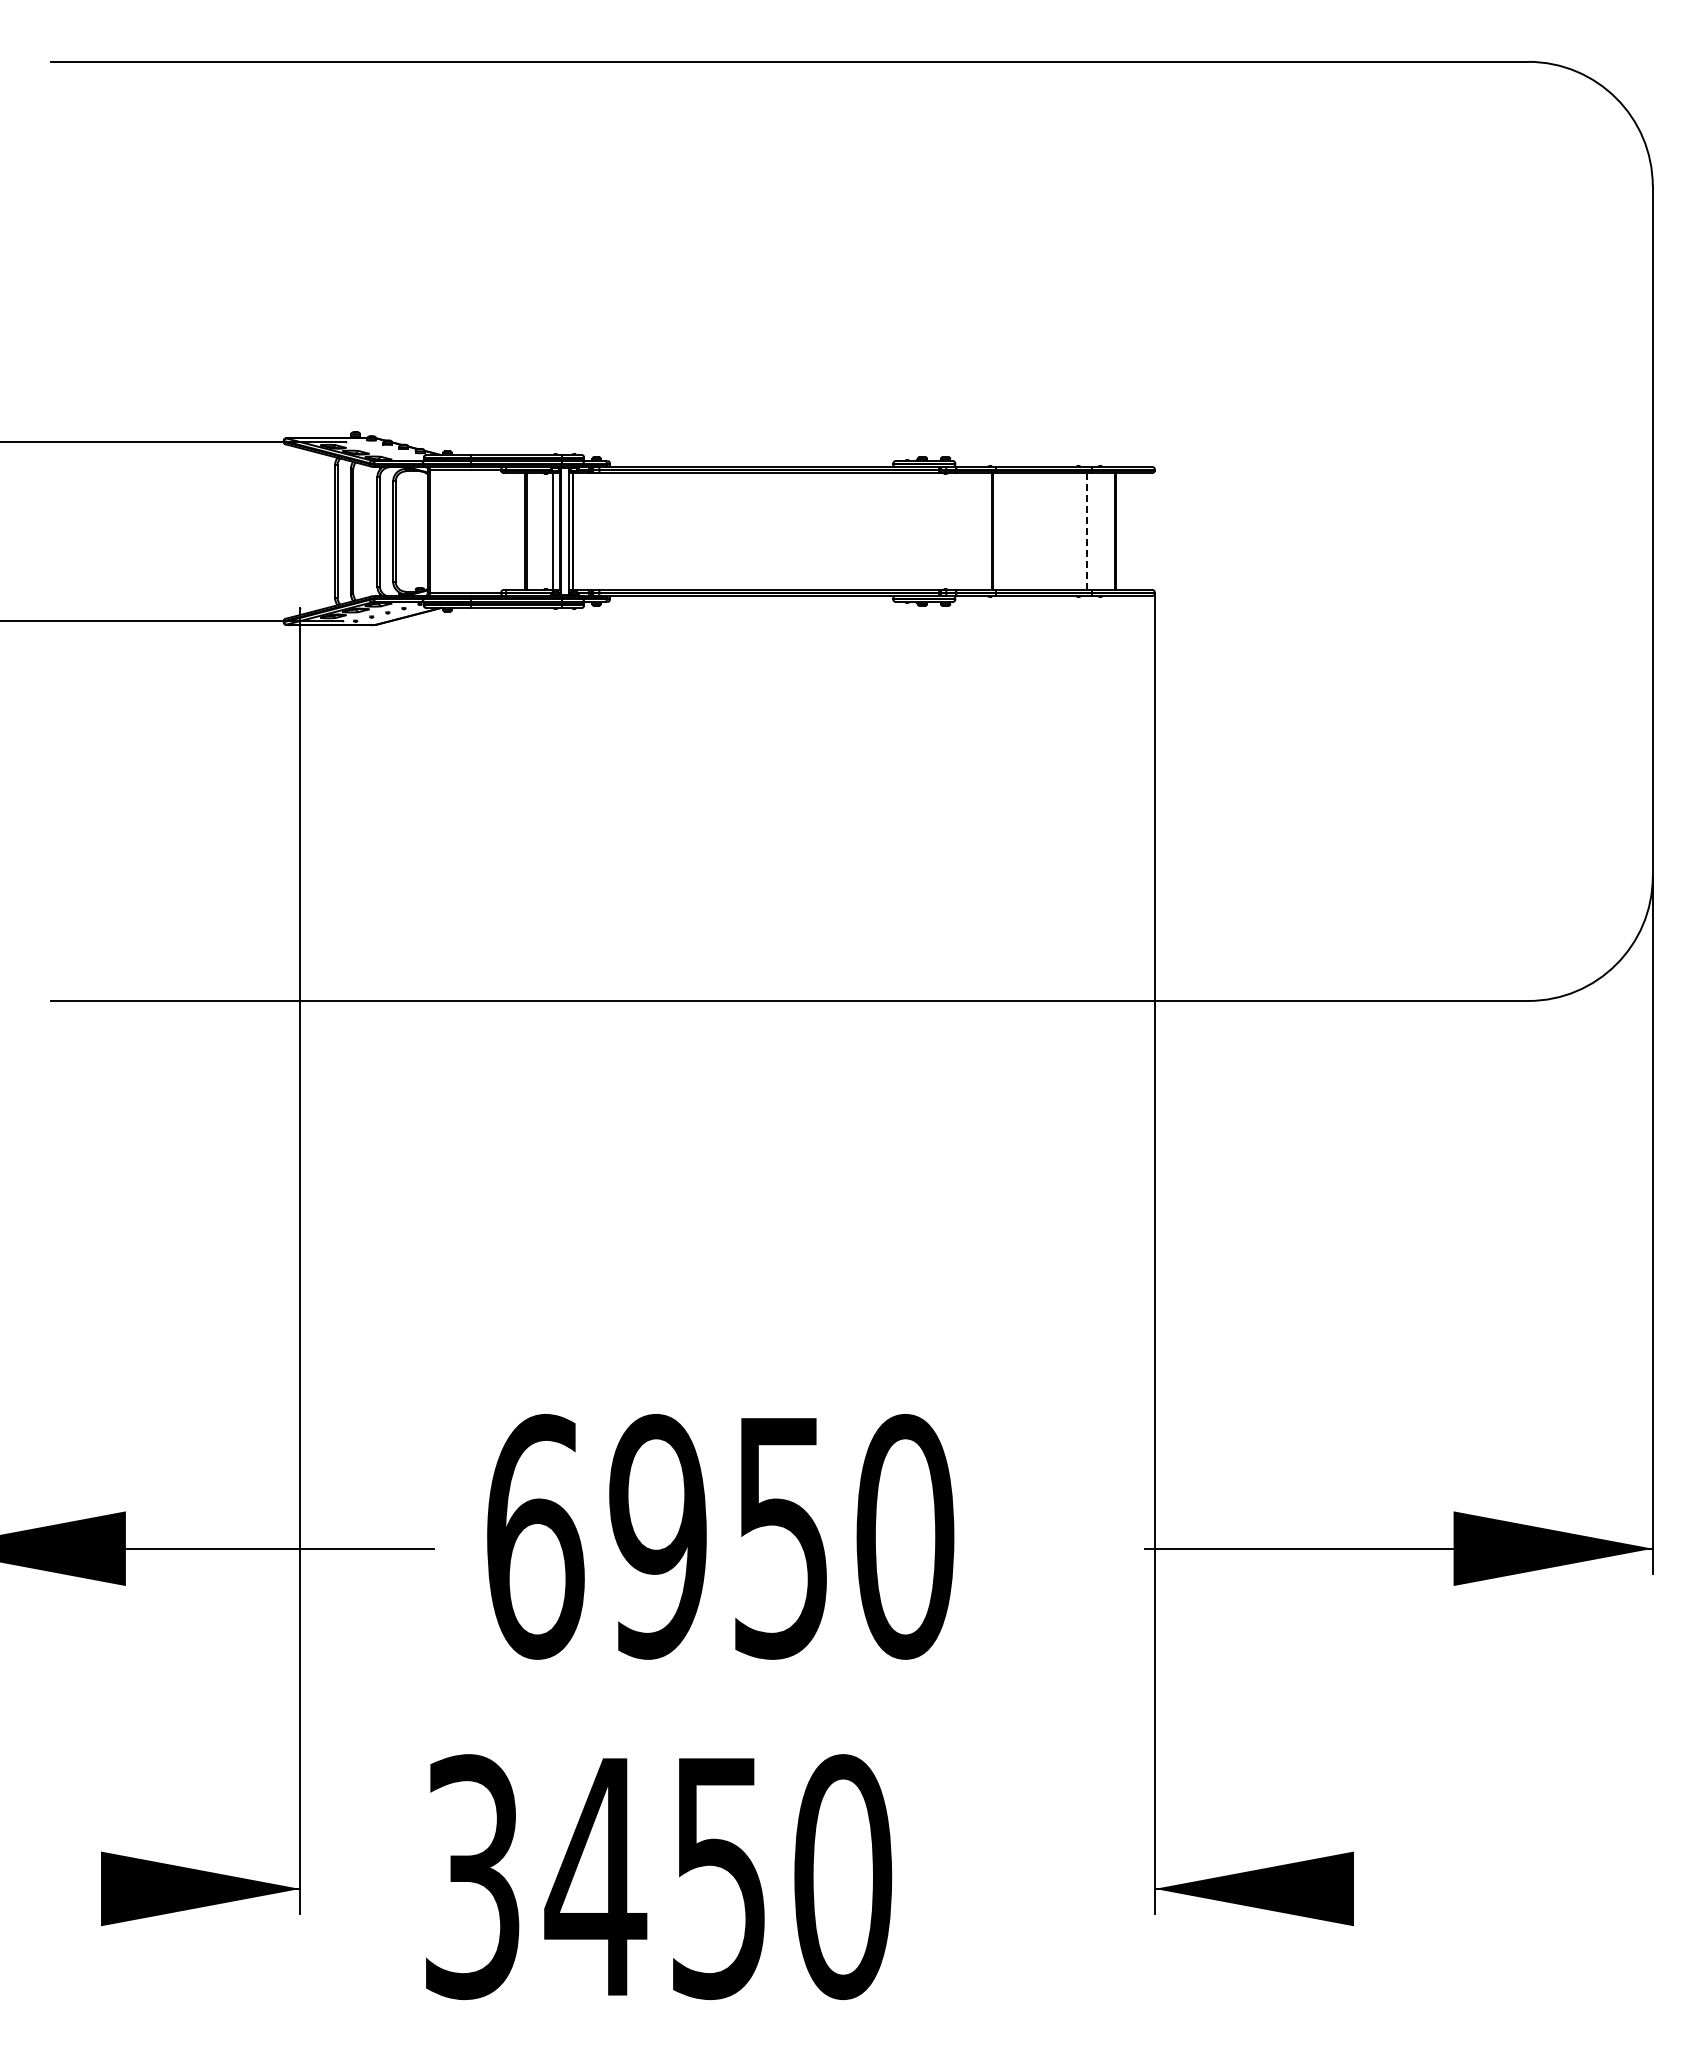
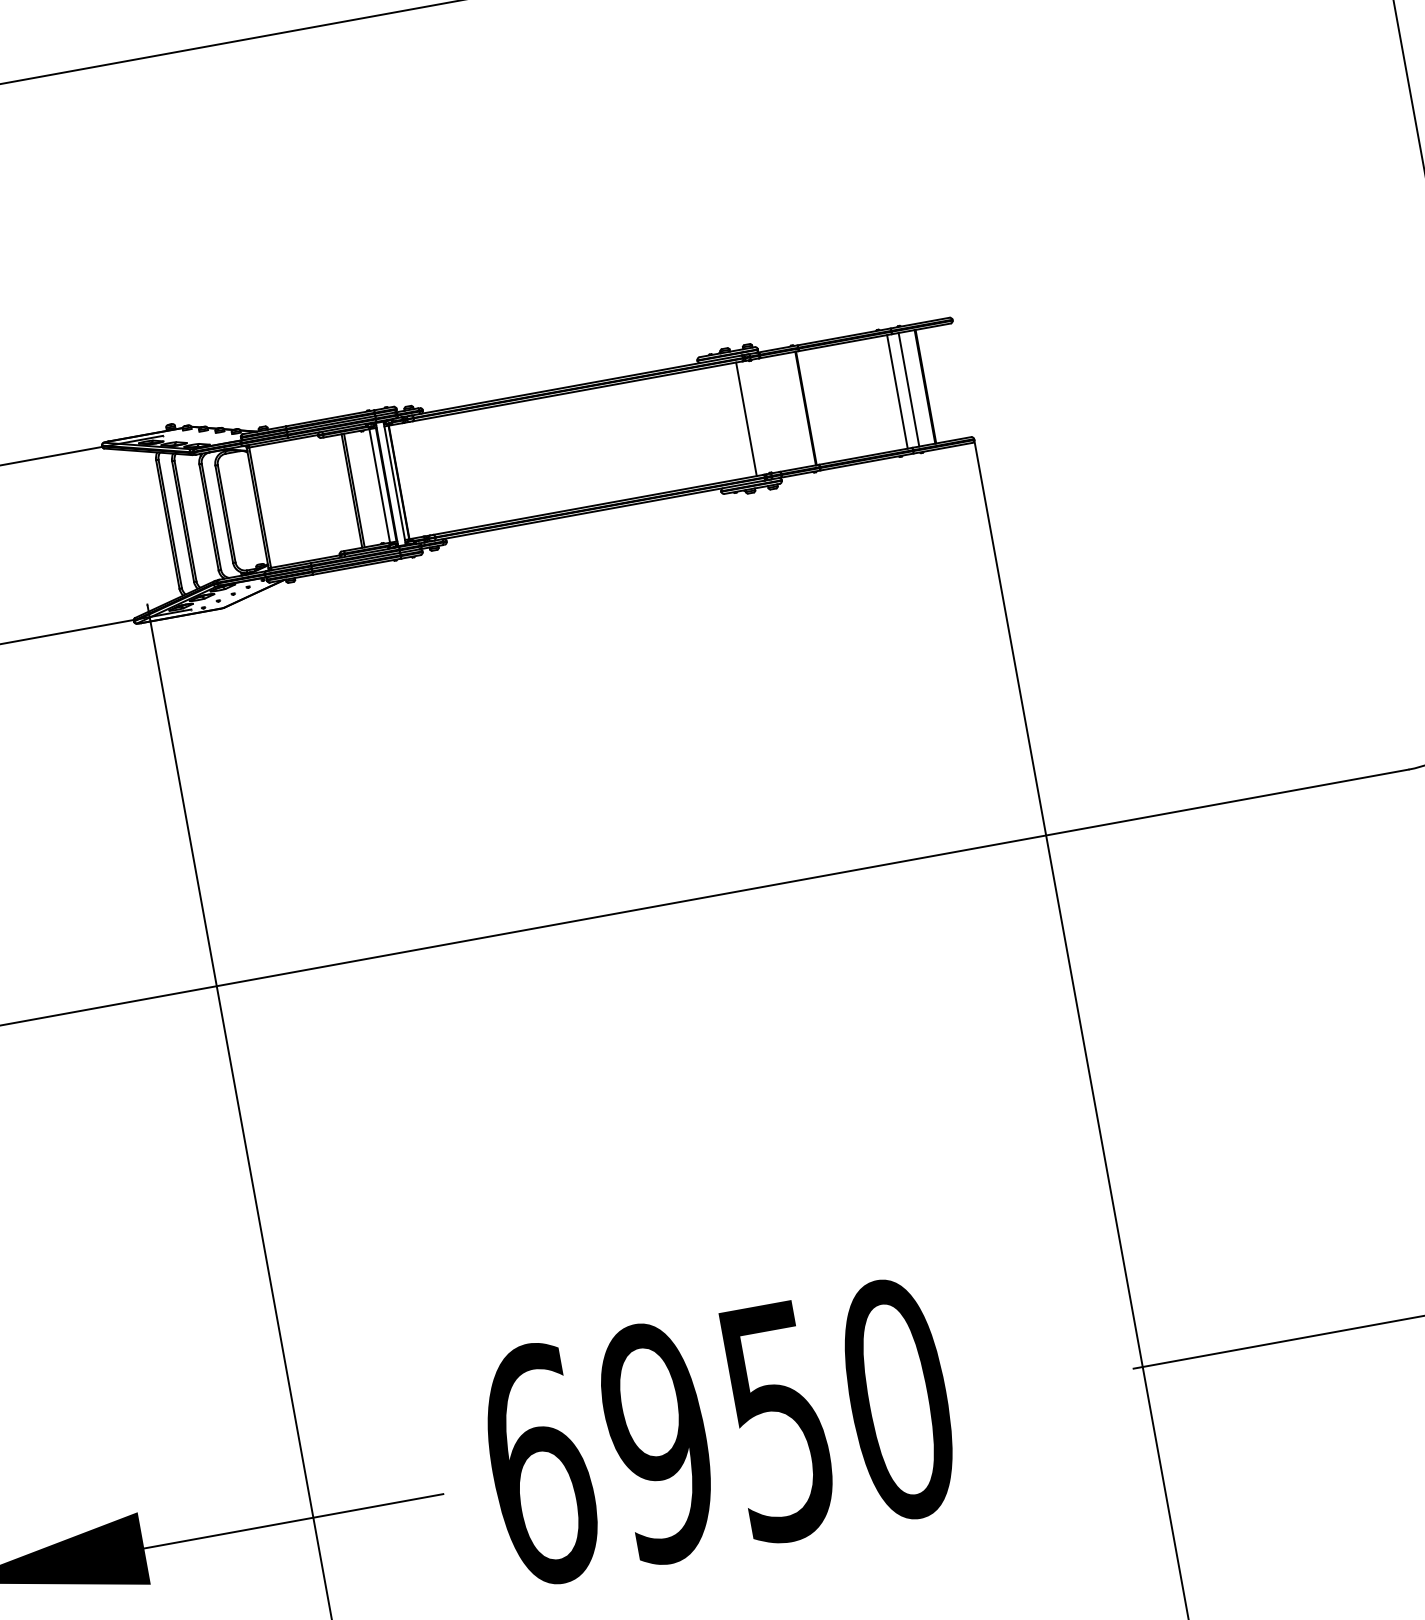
line: (931, 531) -> (746, 419), added
line: (1086, 531) -> (897, 391), dashed -> solid
line: (1098, 531) -> (908, 389), added

